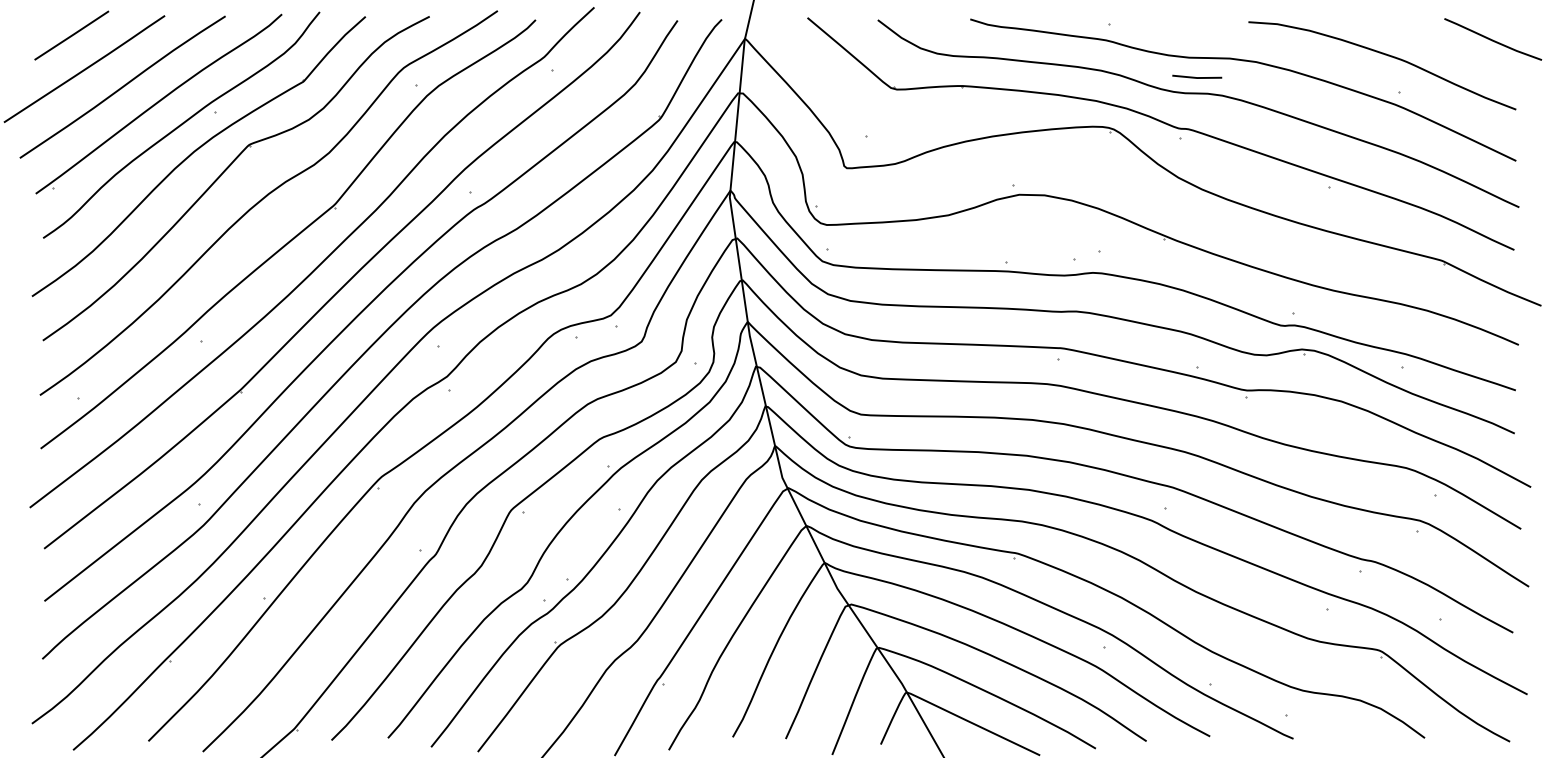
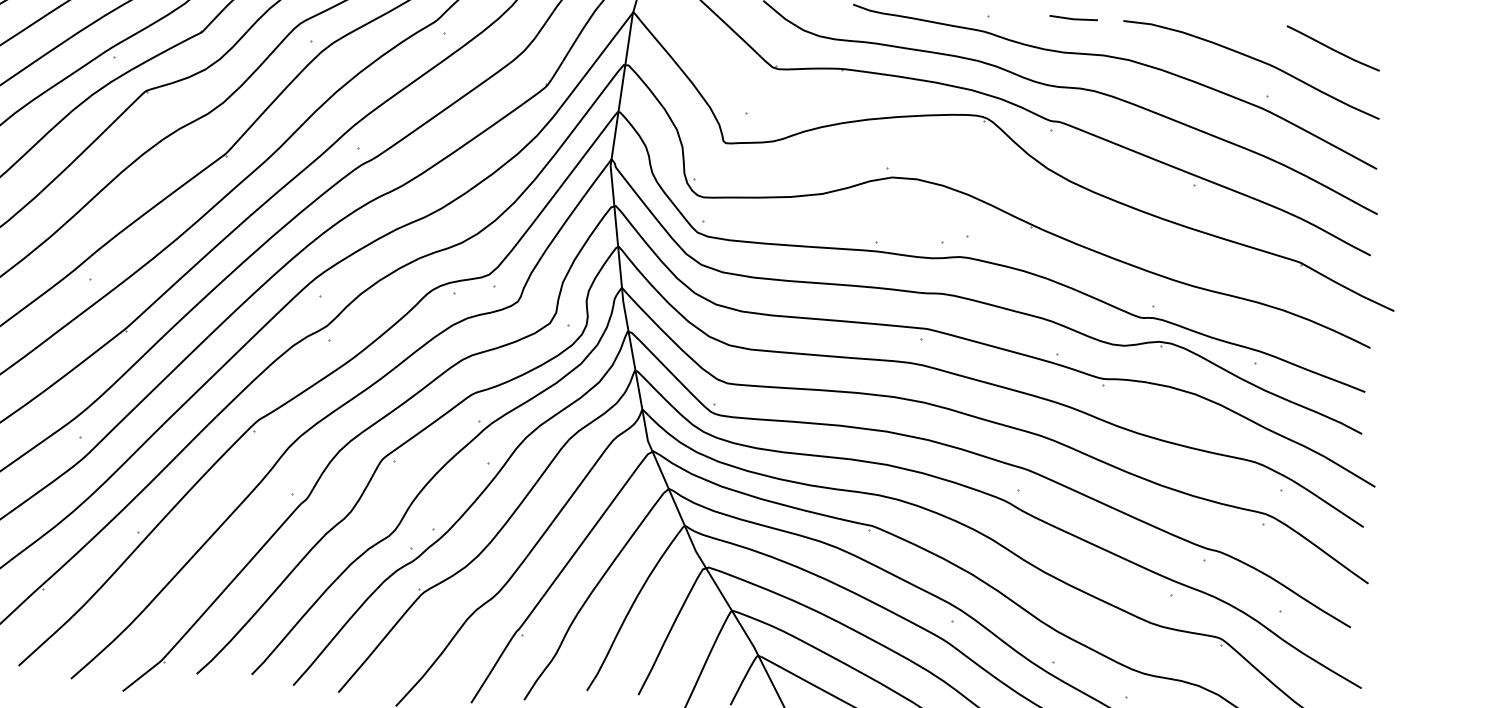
curve: (1493, 39) -> (1333, 48), moved
line: (1197, 77) -> (1073, 18), moved

